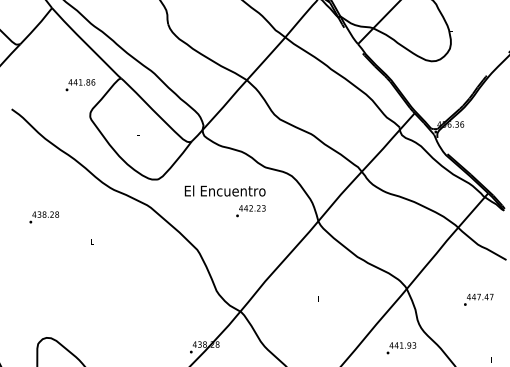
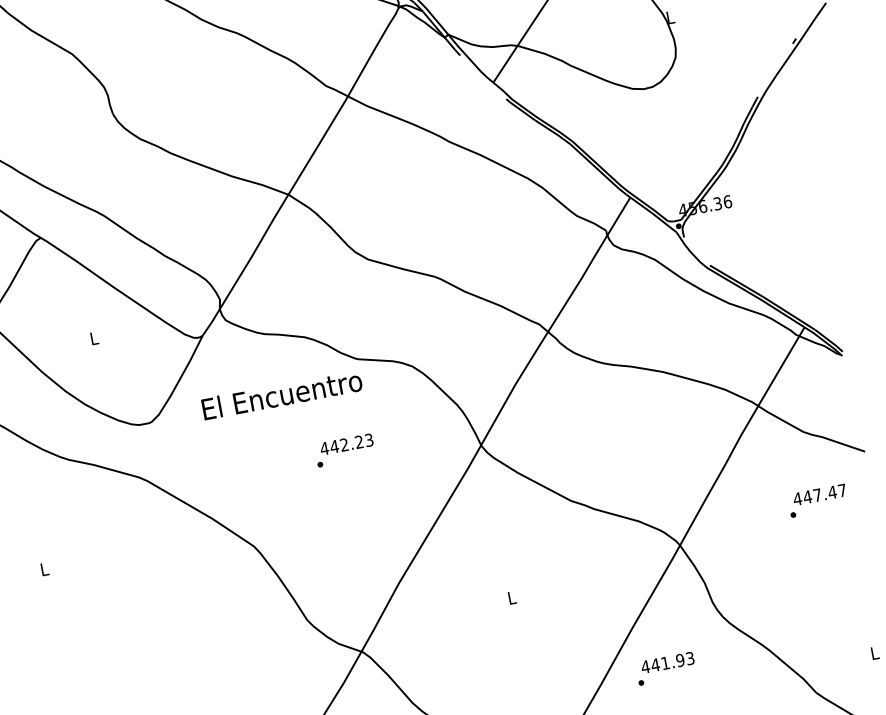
text: (224, 190) -> (280, 394), moved
text: (478, 299) -> (817, 500), moved
text: (401, 348) -> (666, 669), moved

